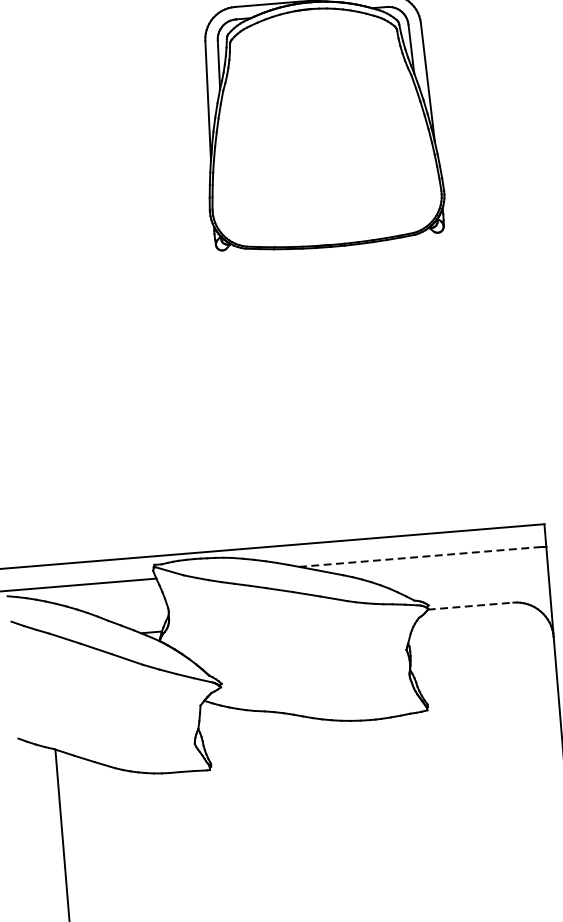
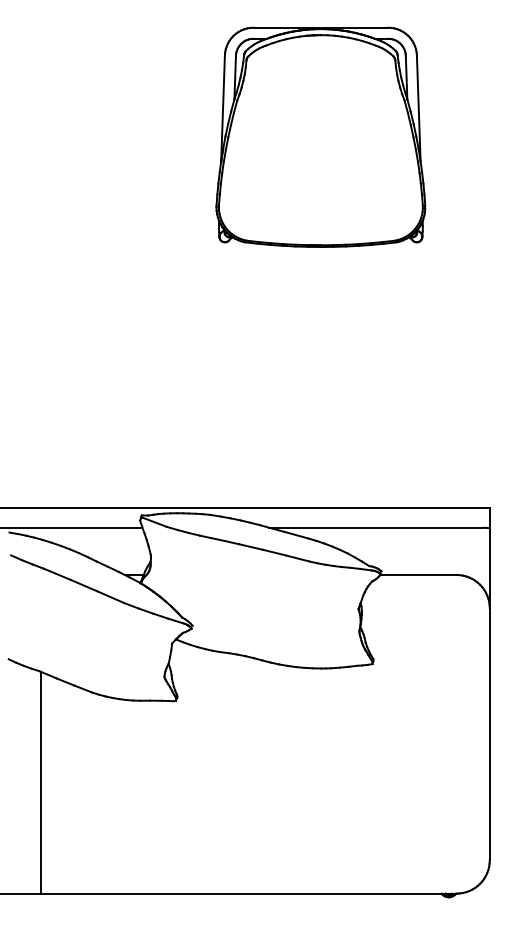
line: (419, 556) -> (376, 527), dashed -> solid
line: (470, 606) -> (418, 575), dashed -> solid

